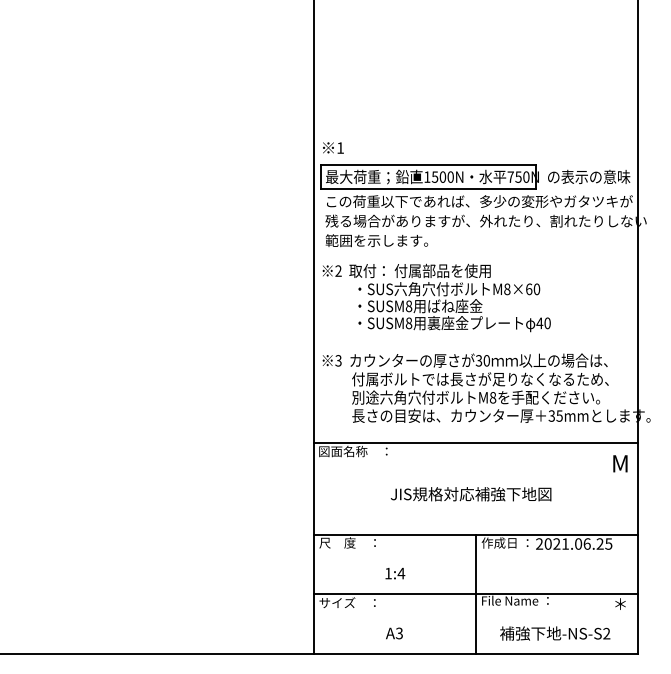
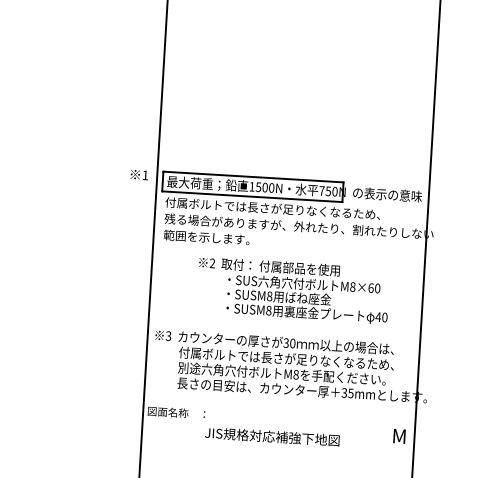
text: (333, 147) -> (139, 174), moved
text: (478, 201) -> (293, 209), この荷重以下であれば、多少の変形やガタツキが -> 付属ボルトでは長さが足りなくなるため、
text: (436, 297) -> (293, 290), moved
line: (475, 443) -> (279, 412), removed
text: (470, 494) -> (271, 436), moved

